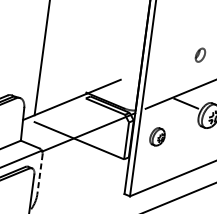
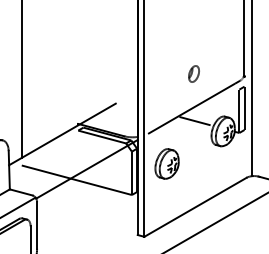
part: (200, 54) -> (193, 73), moved
part: (157, 136) -> (166, 163), size x1.43
line: (40, 174) -> (37, 225), dashed -> solid

